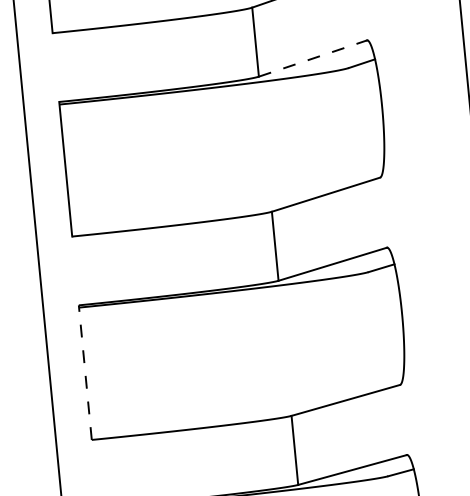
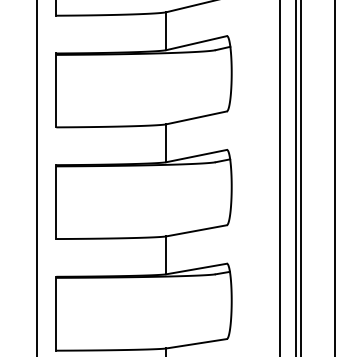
line: (314, 59) -> (197, 43), dashed -> solid
line: (85, 373) -> (56, 202), dashed -> solid

